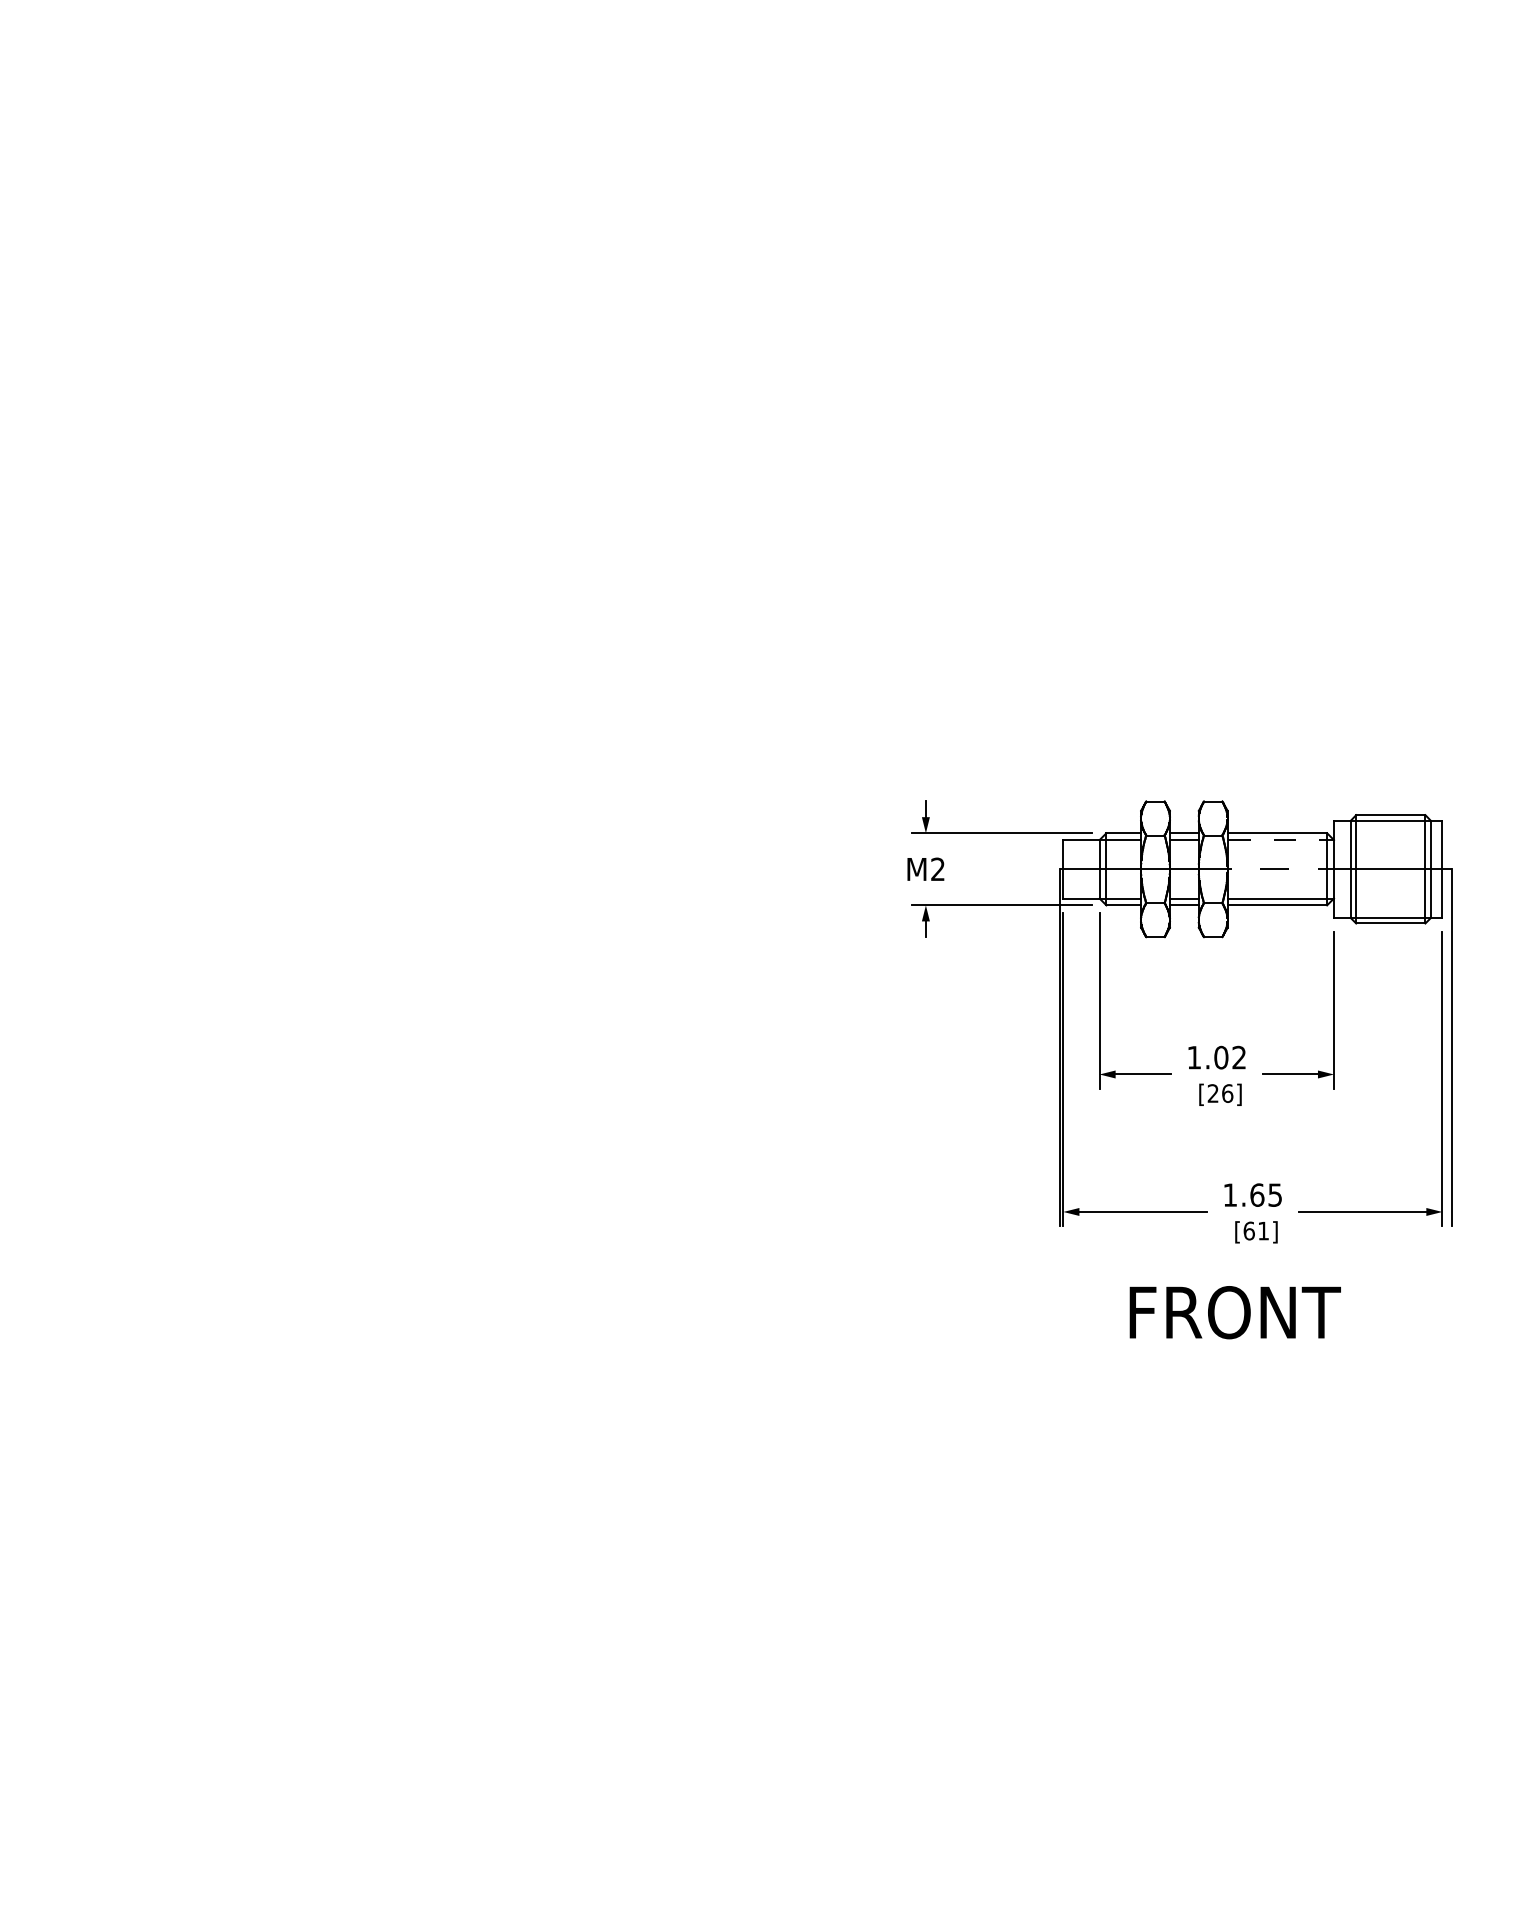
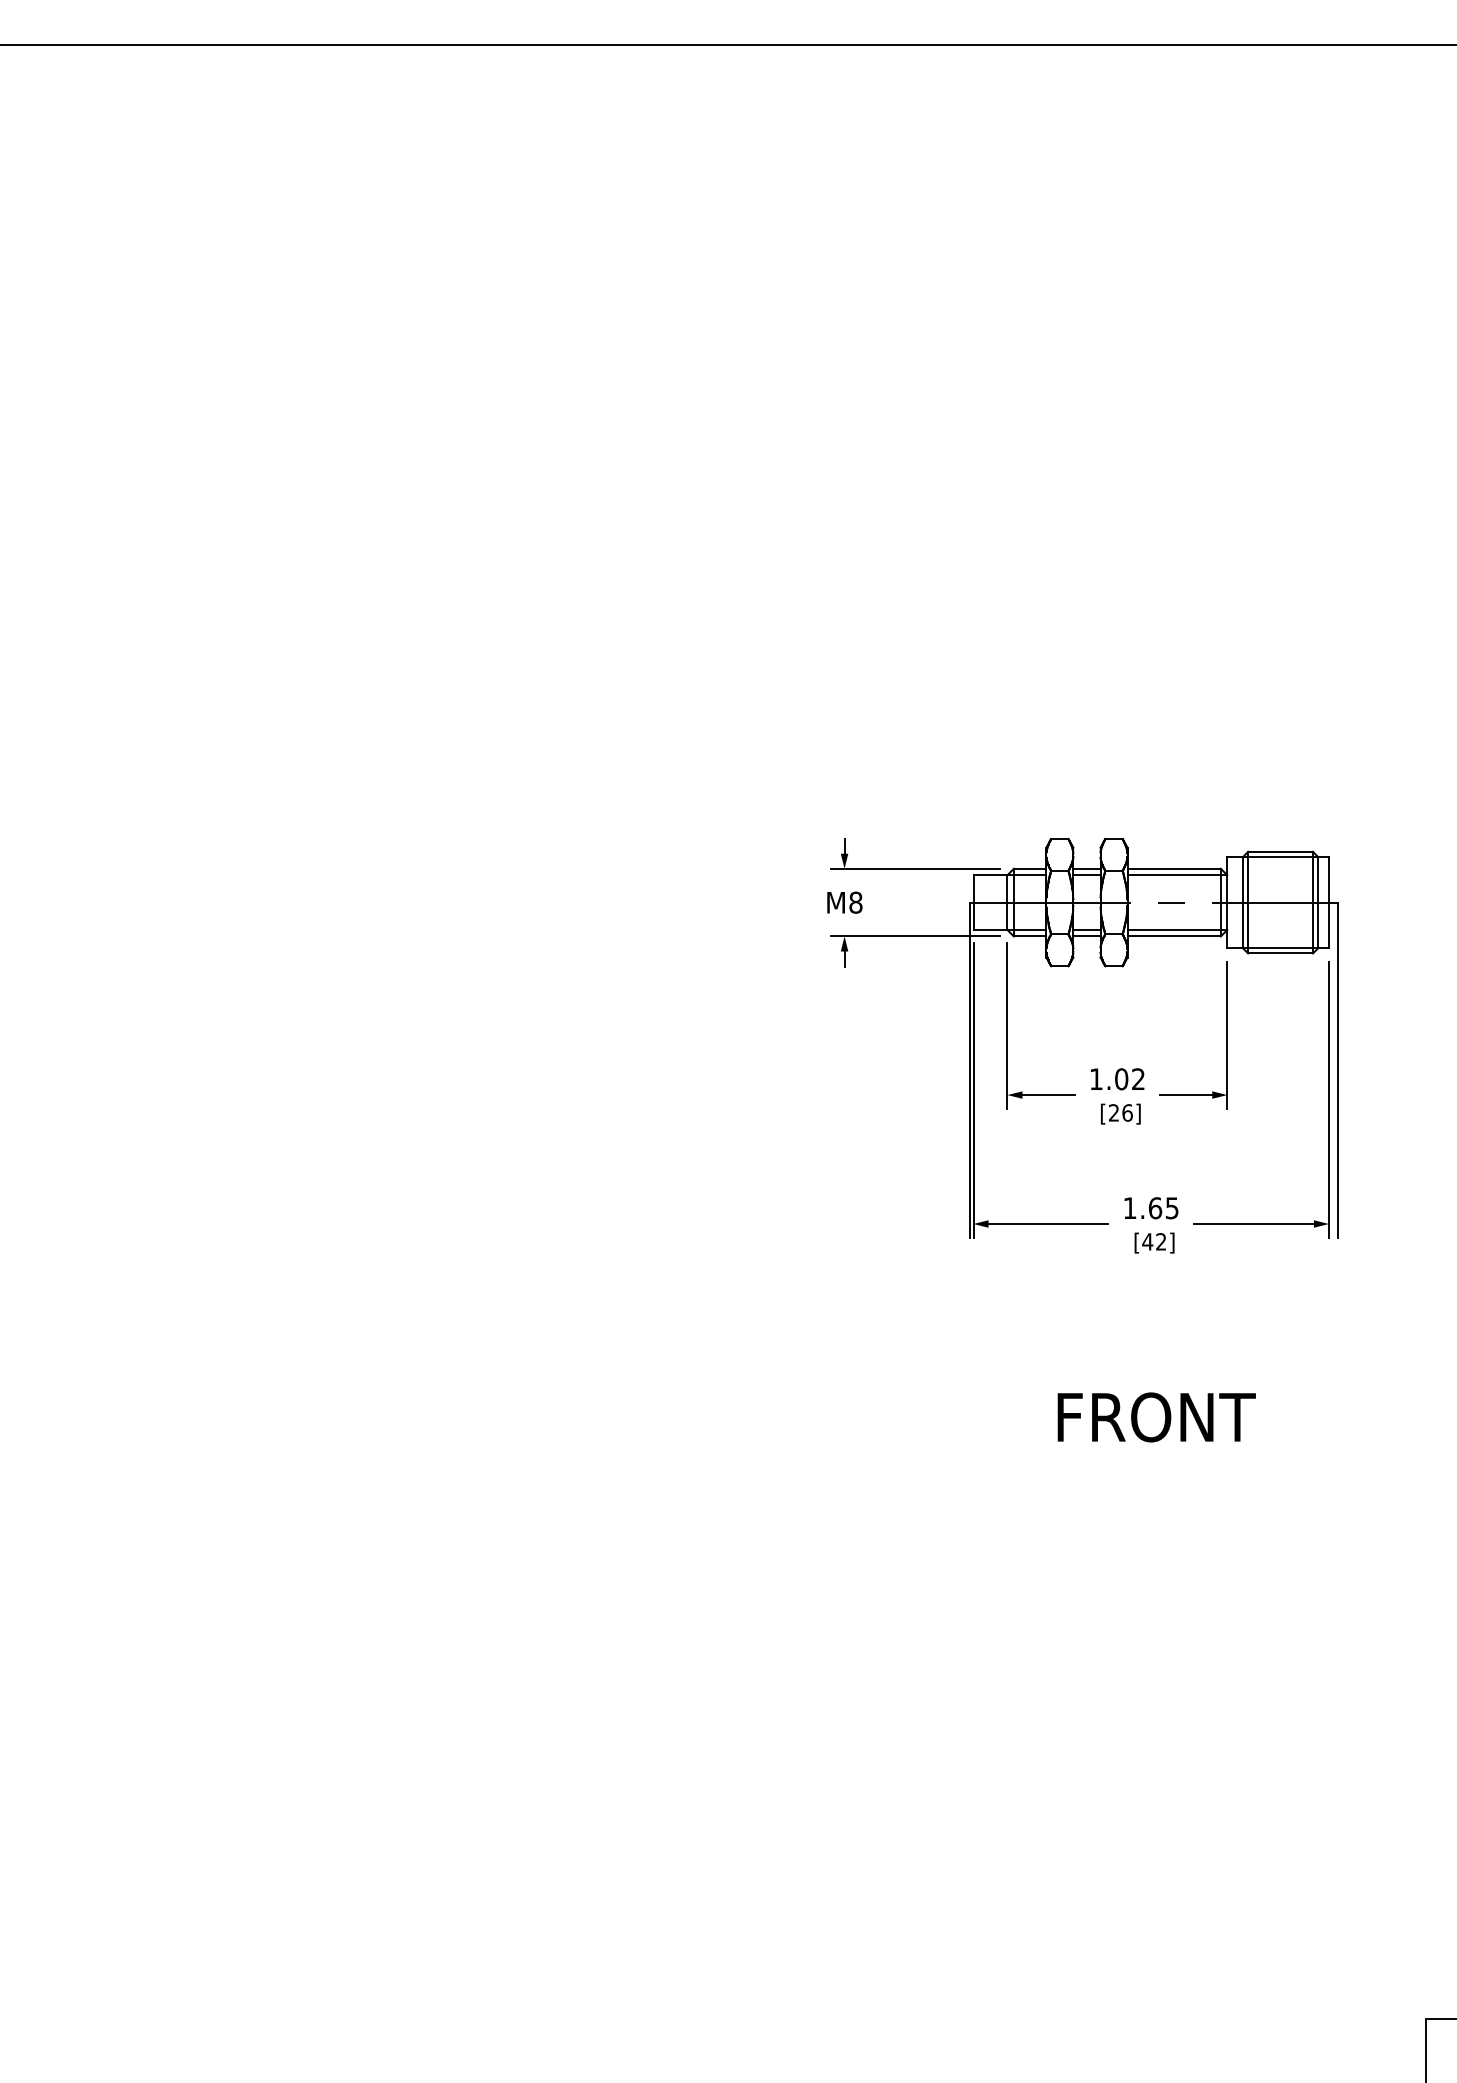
line: (1280, 840) -> (1177, 875), dashed -> solid
text: (937, 869) -> (855, 902), M2 -> M8
text: (1256, 1230) -> (1154, 1241), [61] -> [42]
text: (1235, 1312) -> (1156, 1417), moved

